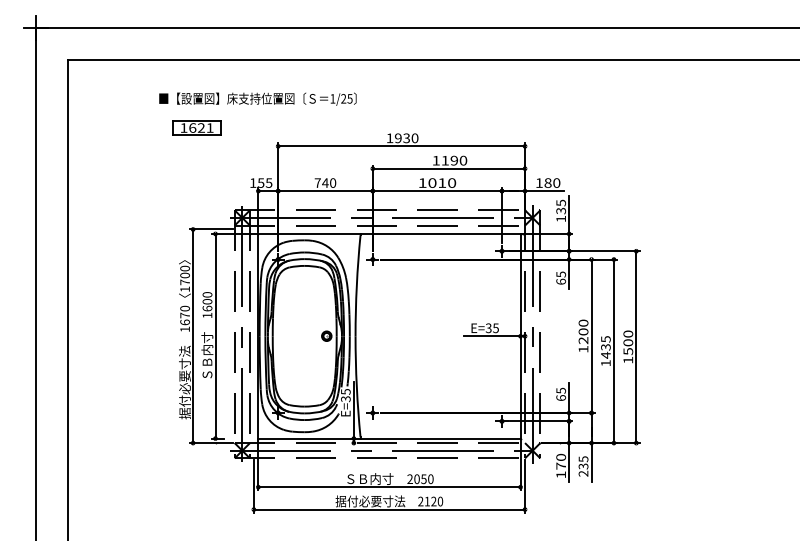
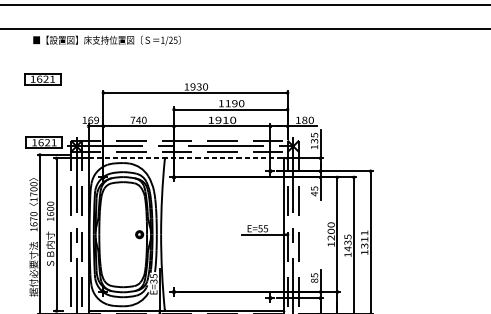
text: (257, 98) -> (106, 40), moved
text: (264, 182) -> (93, 119), 155 -> 169
text: (432, 182) -> (218, 119), 1010 -> 1910
part: (198, 212) -> (43, 142), added
line: (389, 233) -> (186, 157), solid -> dashed
text: (561, 281) -> (314, 193), 65 -> 45
text: (488, 327) -> (260, 228), E=35 -> E=55
text: (628, 342) -> (364, 239), 1500 -> 1311
text: (560, 397) -> (314, 280), 65 -> 85

